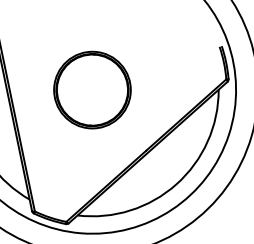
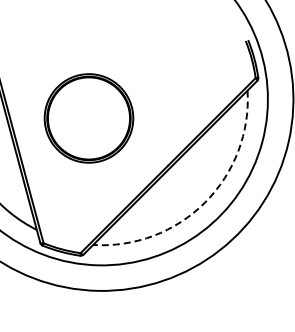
part: (92, 90) -> (88, 118), moved
arc: (176, 184) -> (205, 202), solid -> dashed

